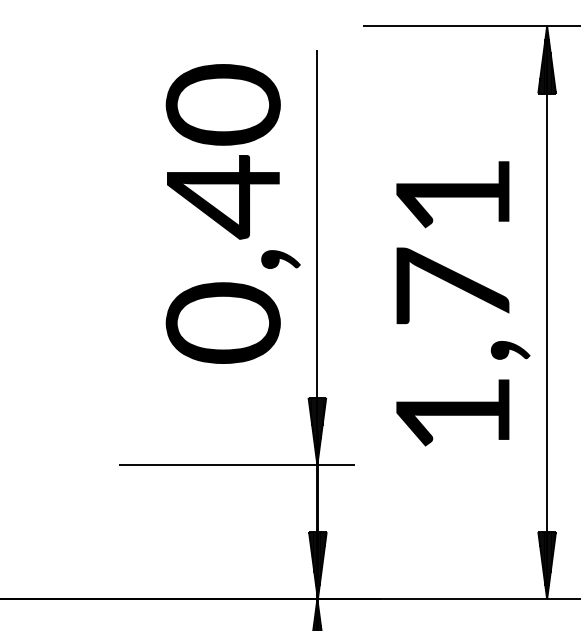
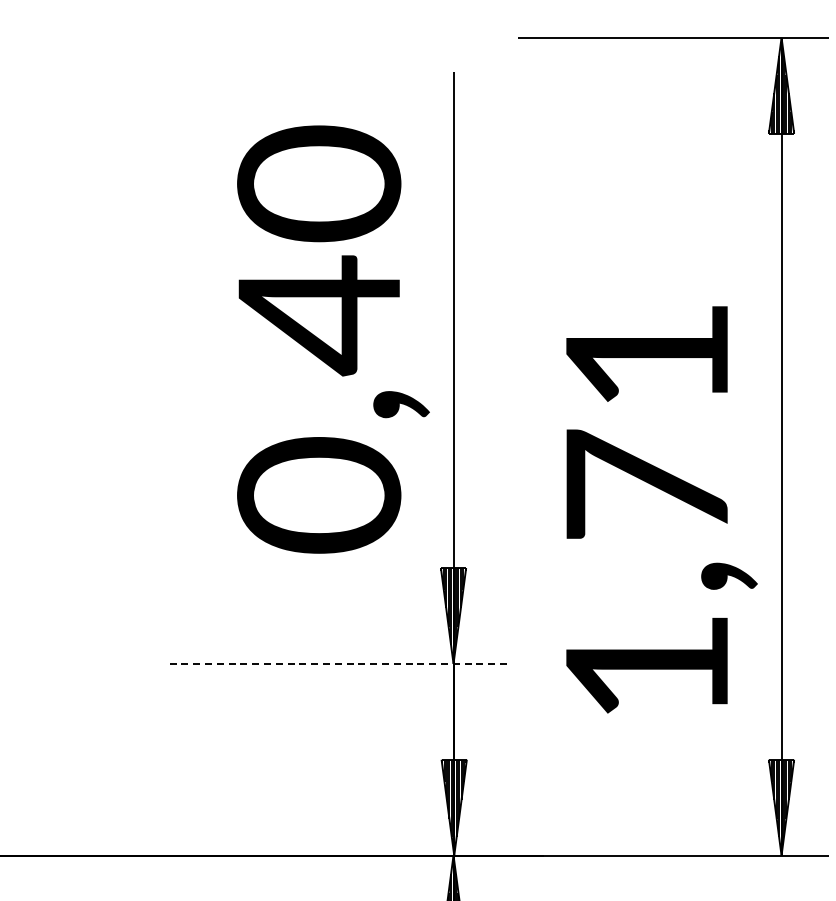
text: (233, 213) -> (333, 339), moved
text: (463, 303) -> (661, 509), moved
line: (236, 464) -> (338, 663), solid -> dashed

